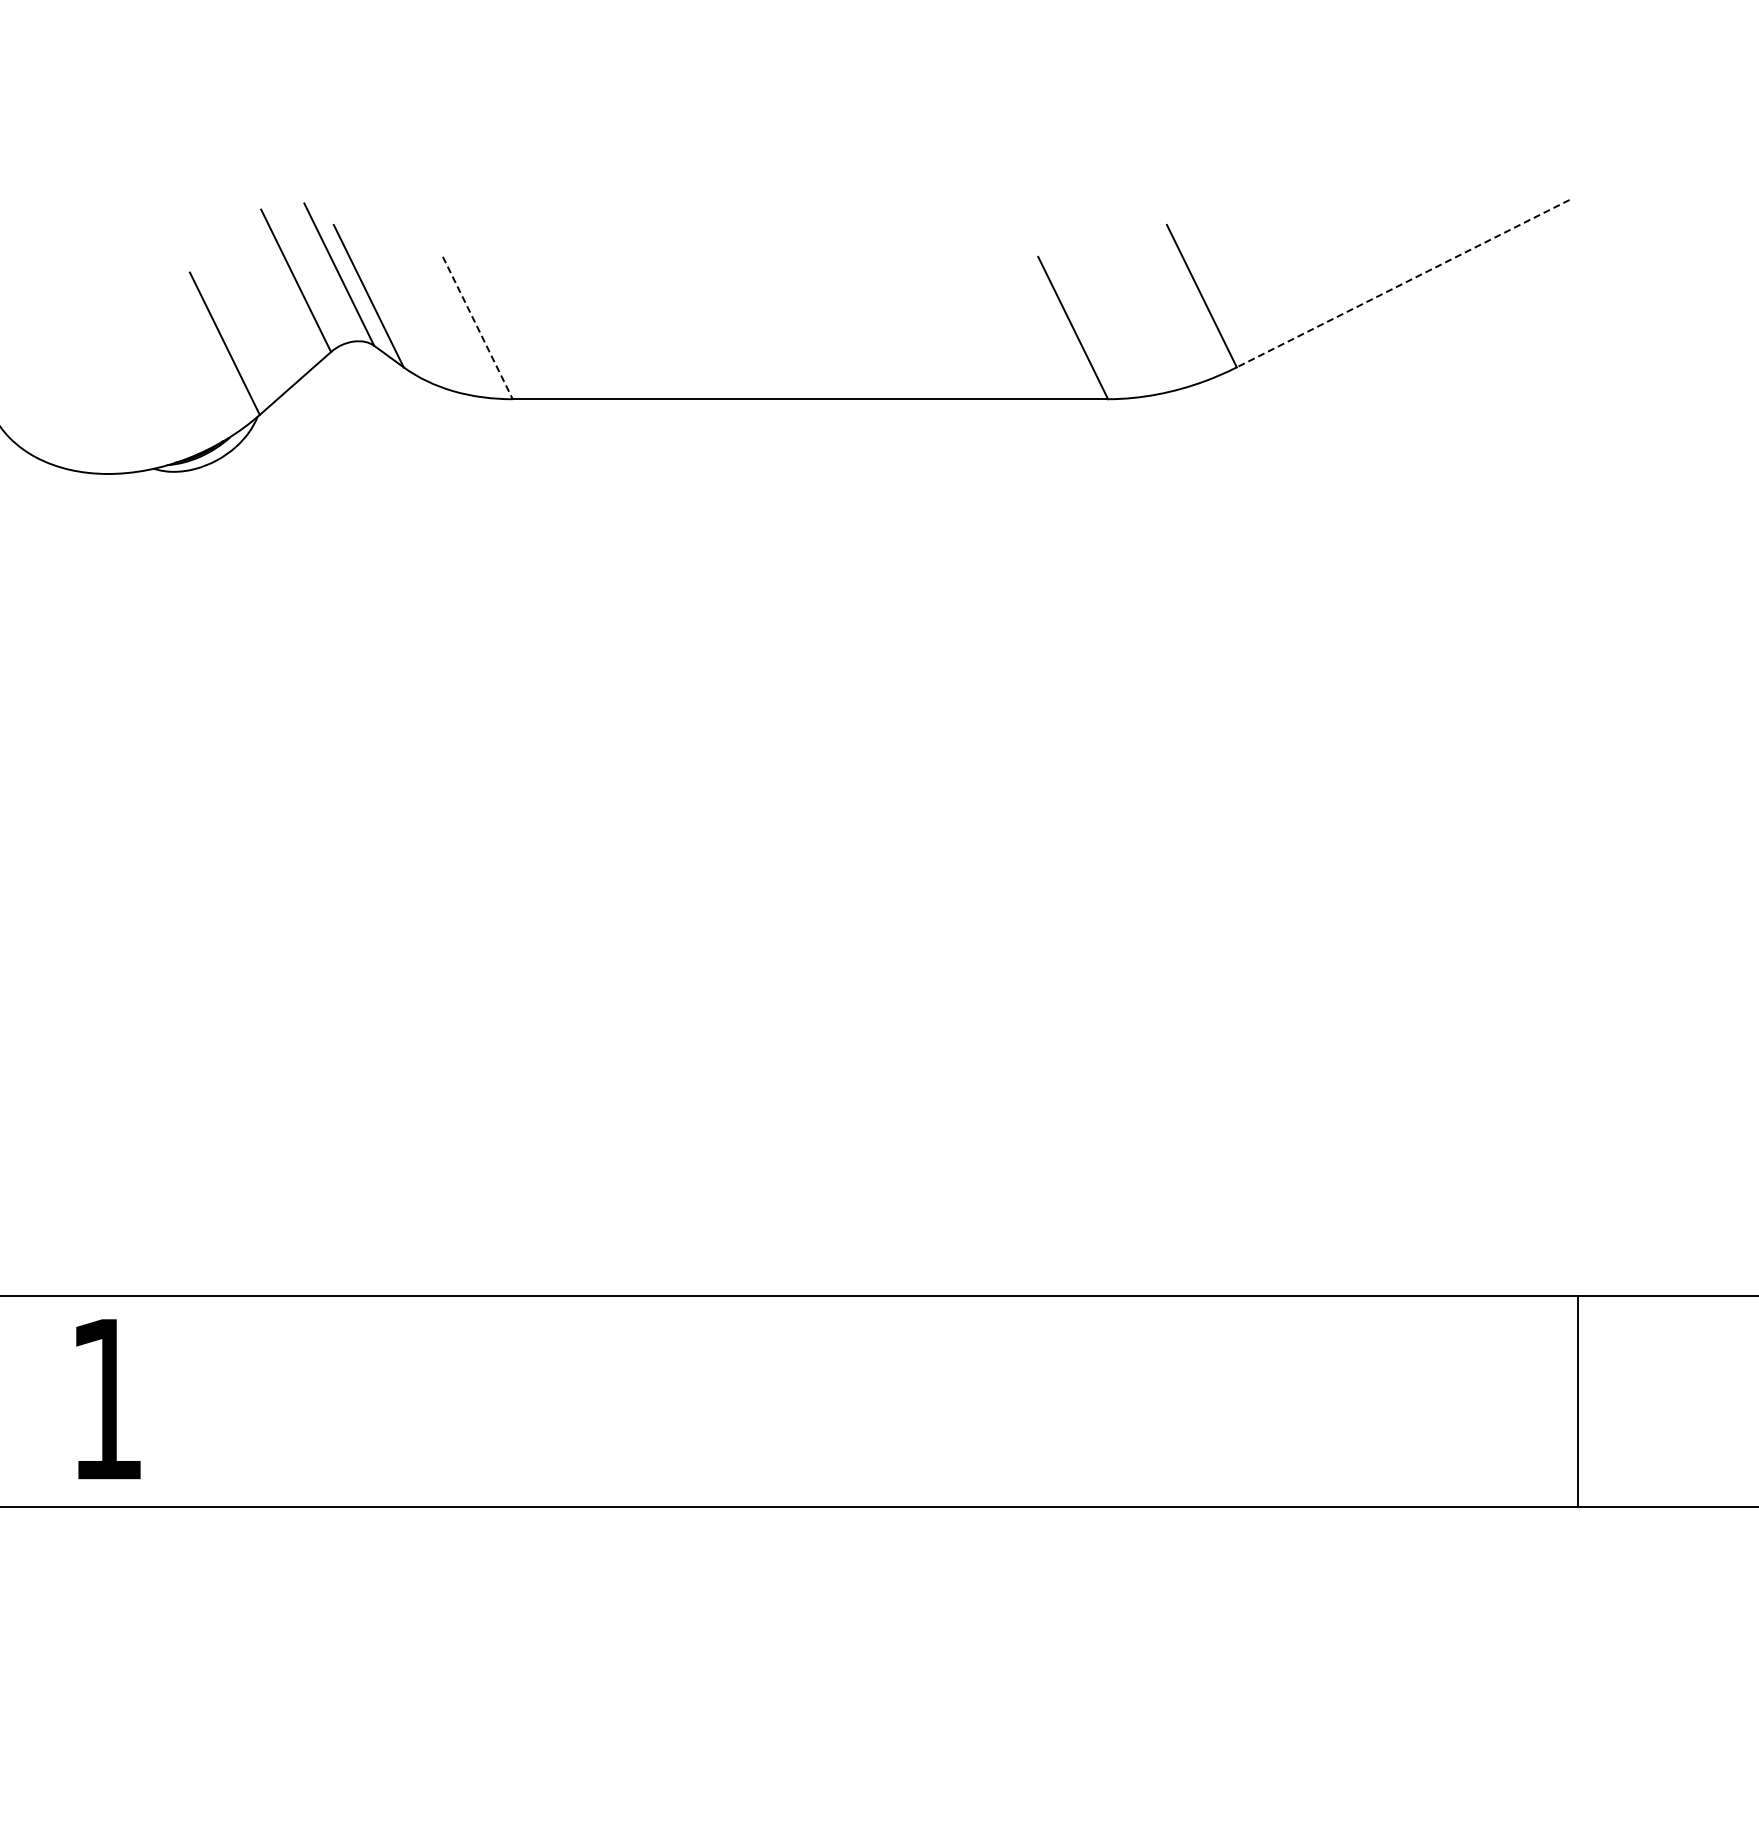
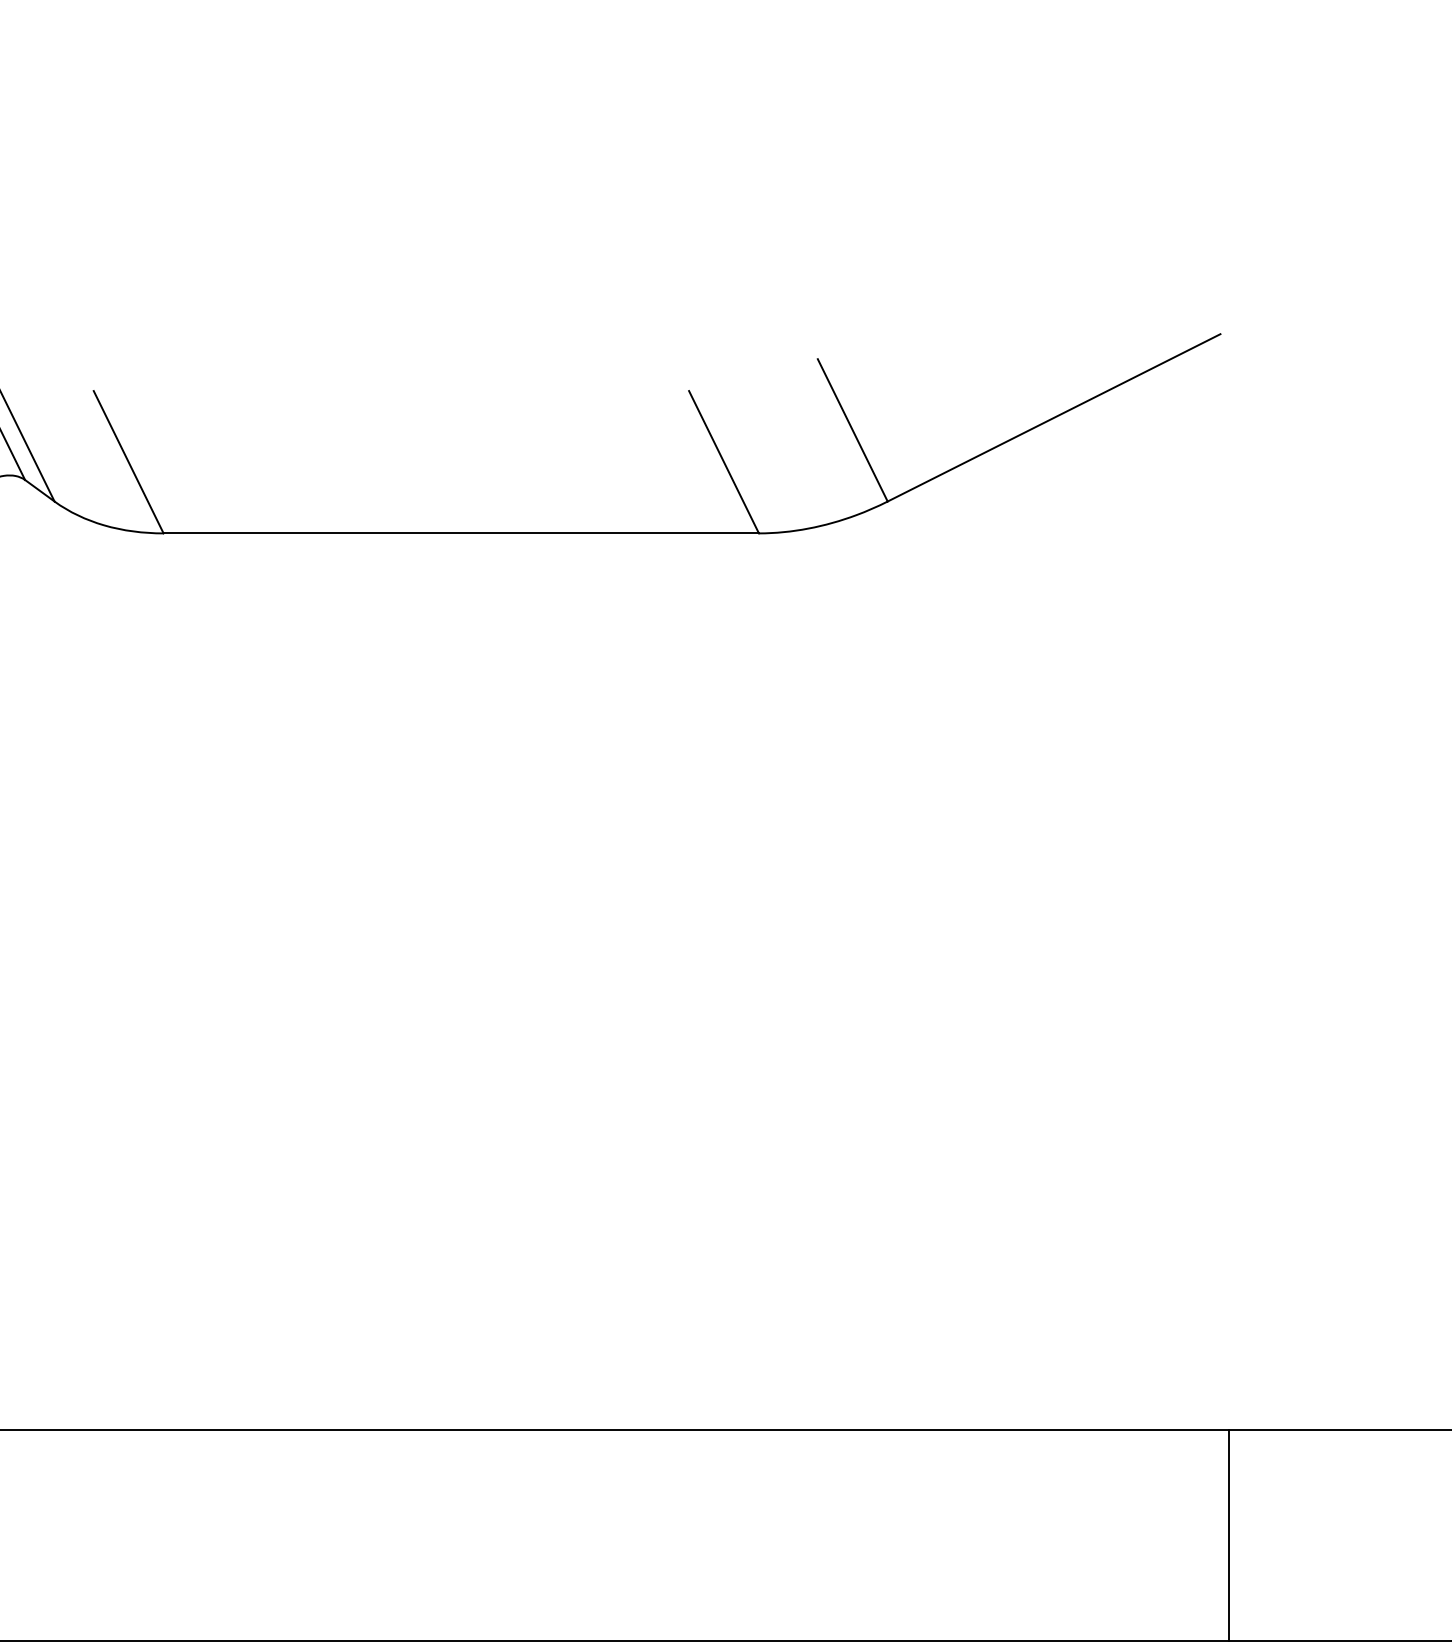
line: (1402, 283) -> (1053, 417), dashed -> solid
line: (478, 328) -> (129, 462), dashed -> solid

